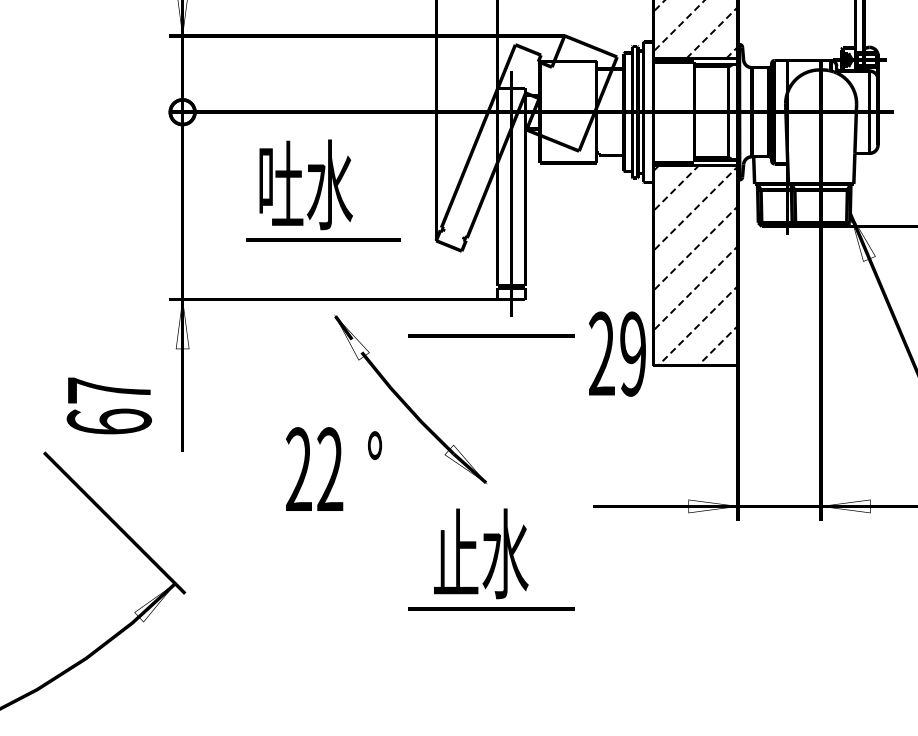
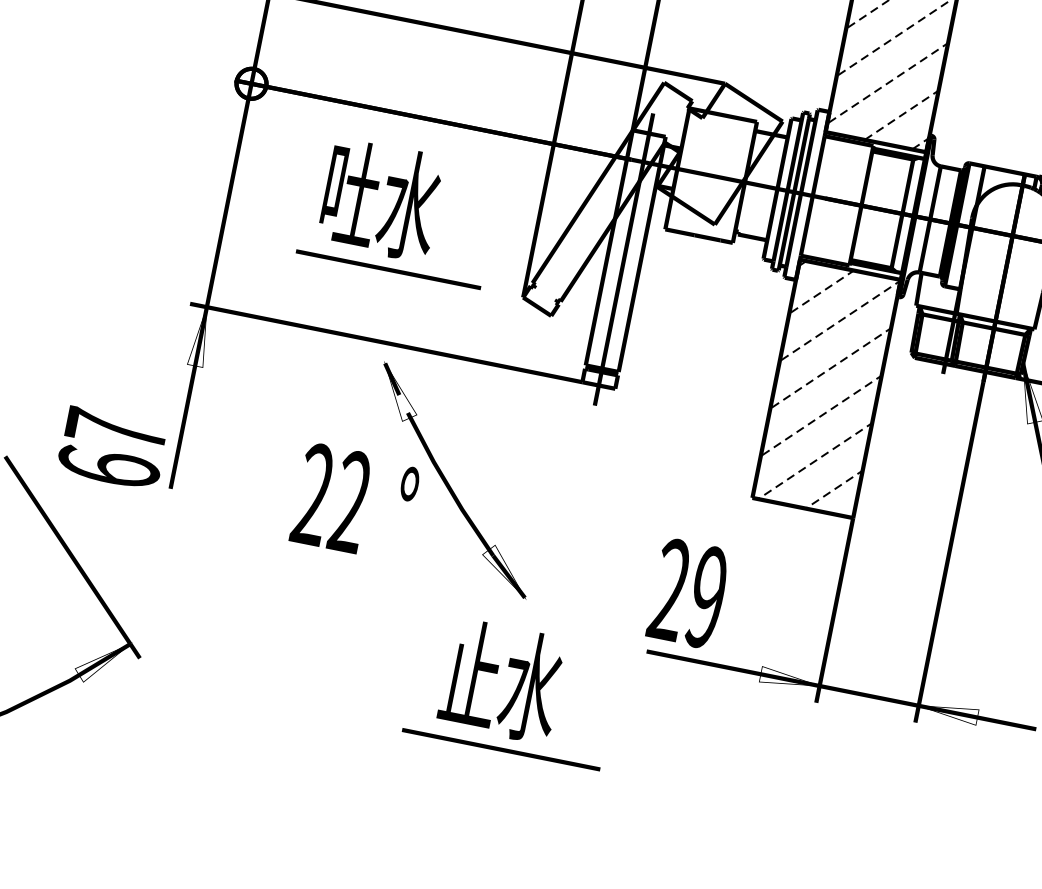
line: (491, 335) -> (566, 423), removed
text: (617, 353) -> (688, 593), moved
text: (108, 405) -> (111, 447), moved
text: (334, 468) -> (356, 501), moved

